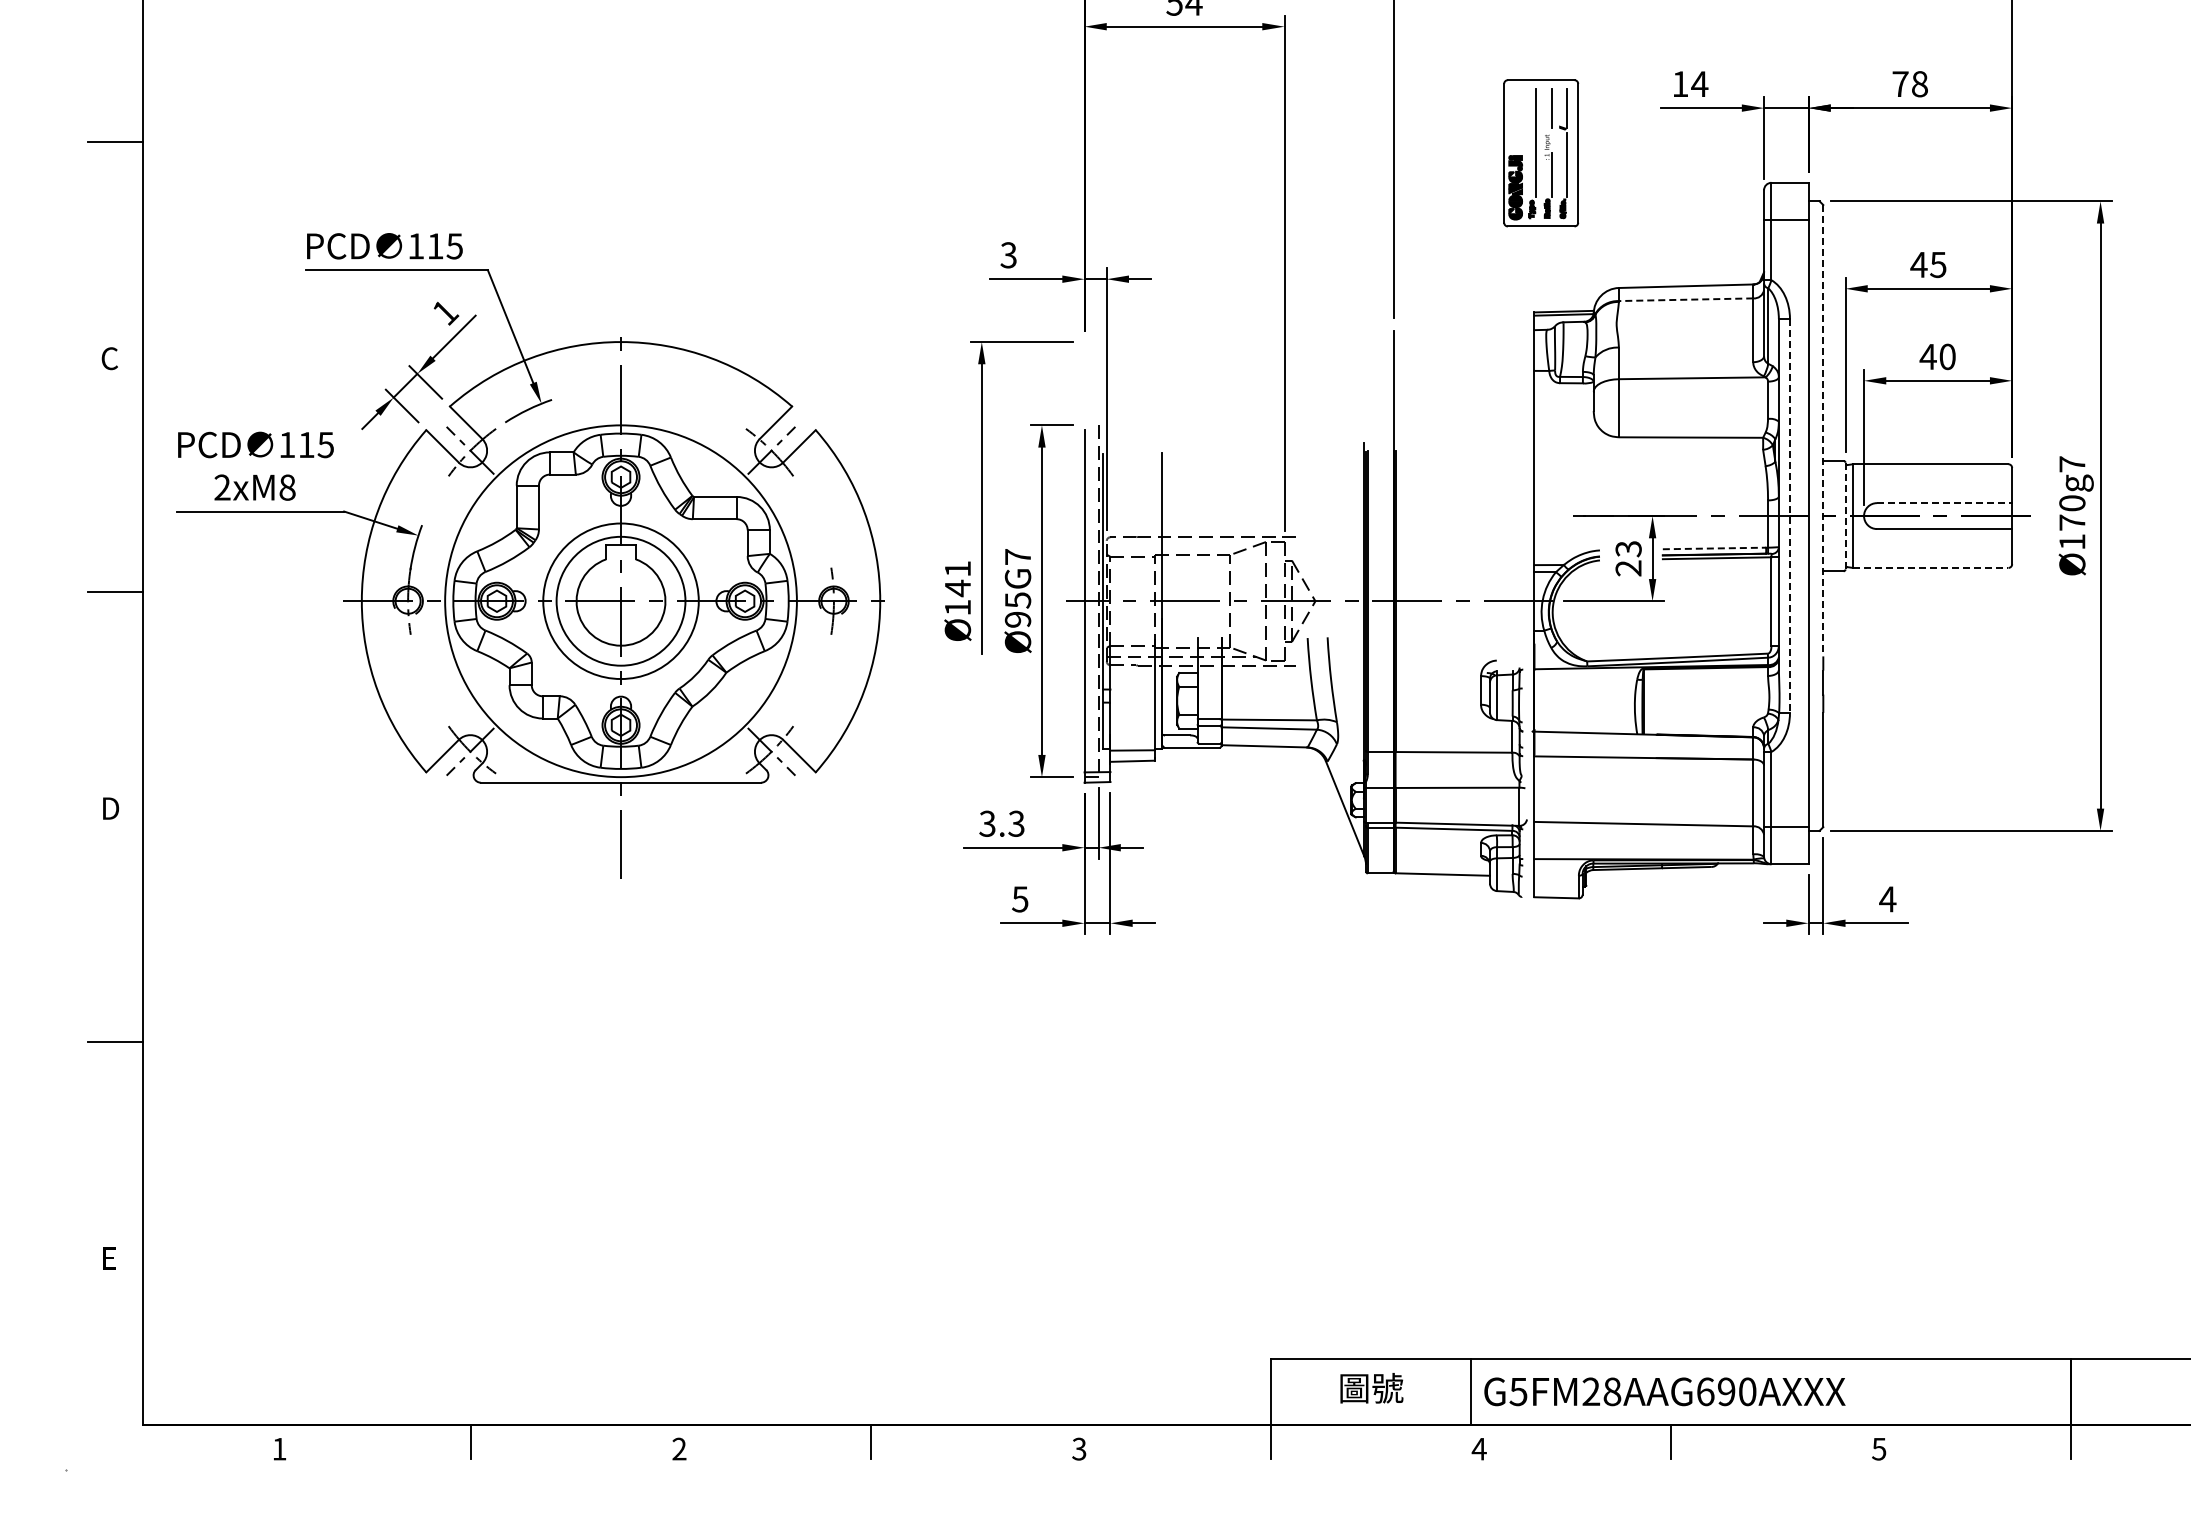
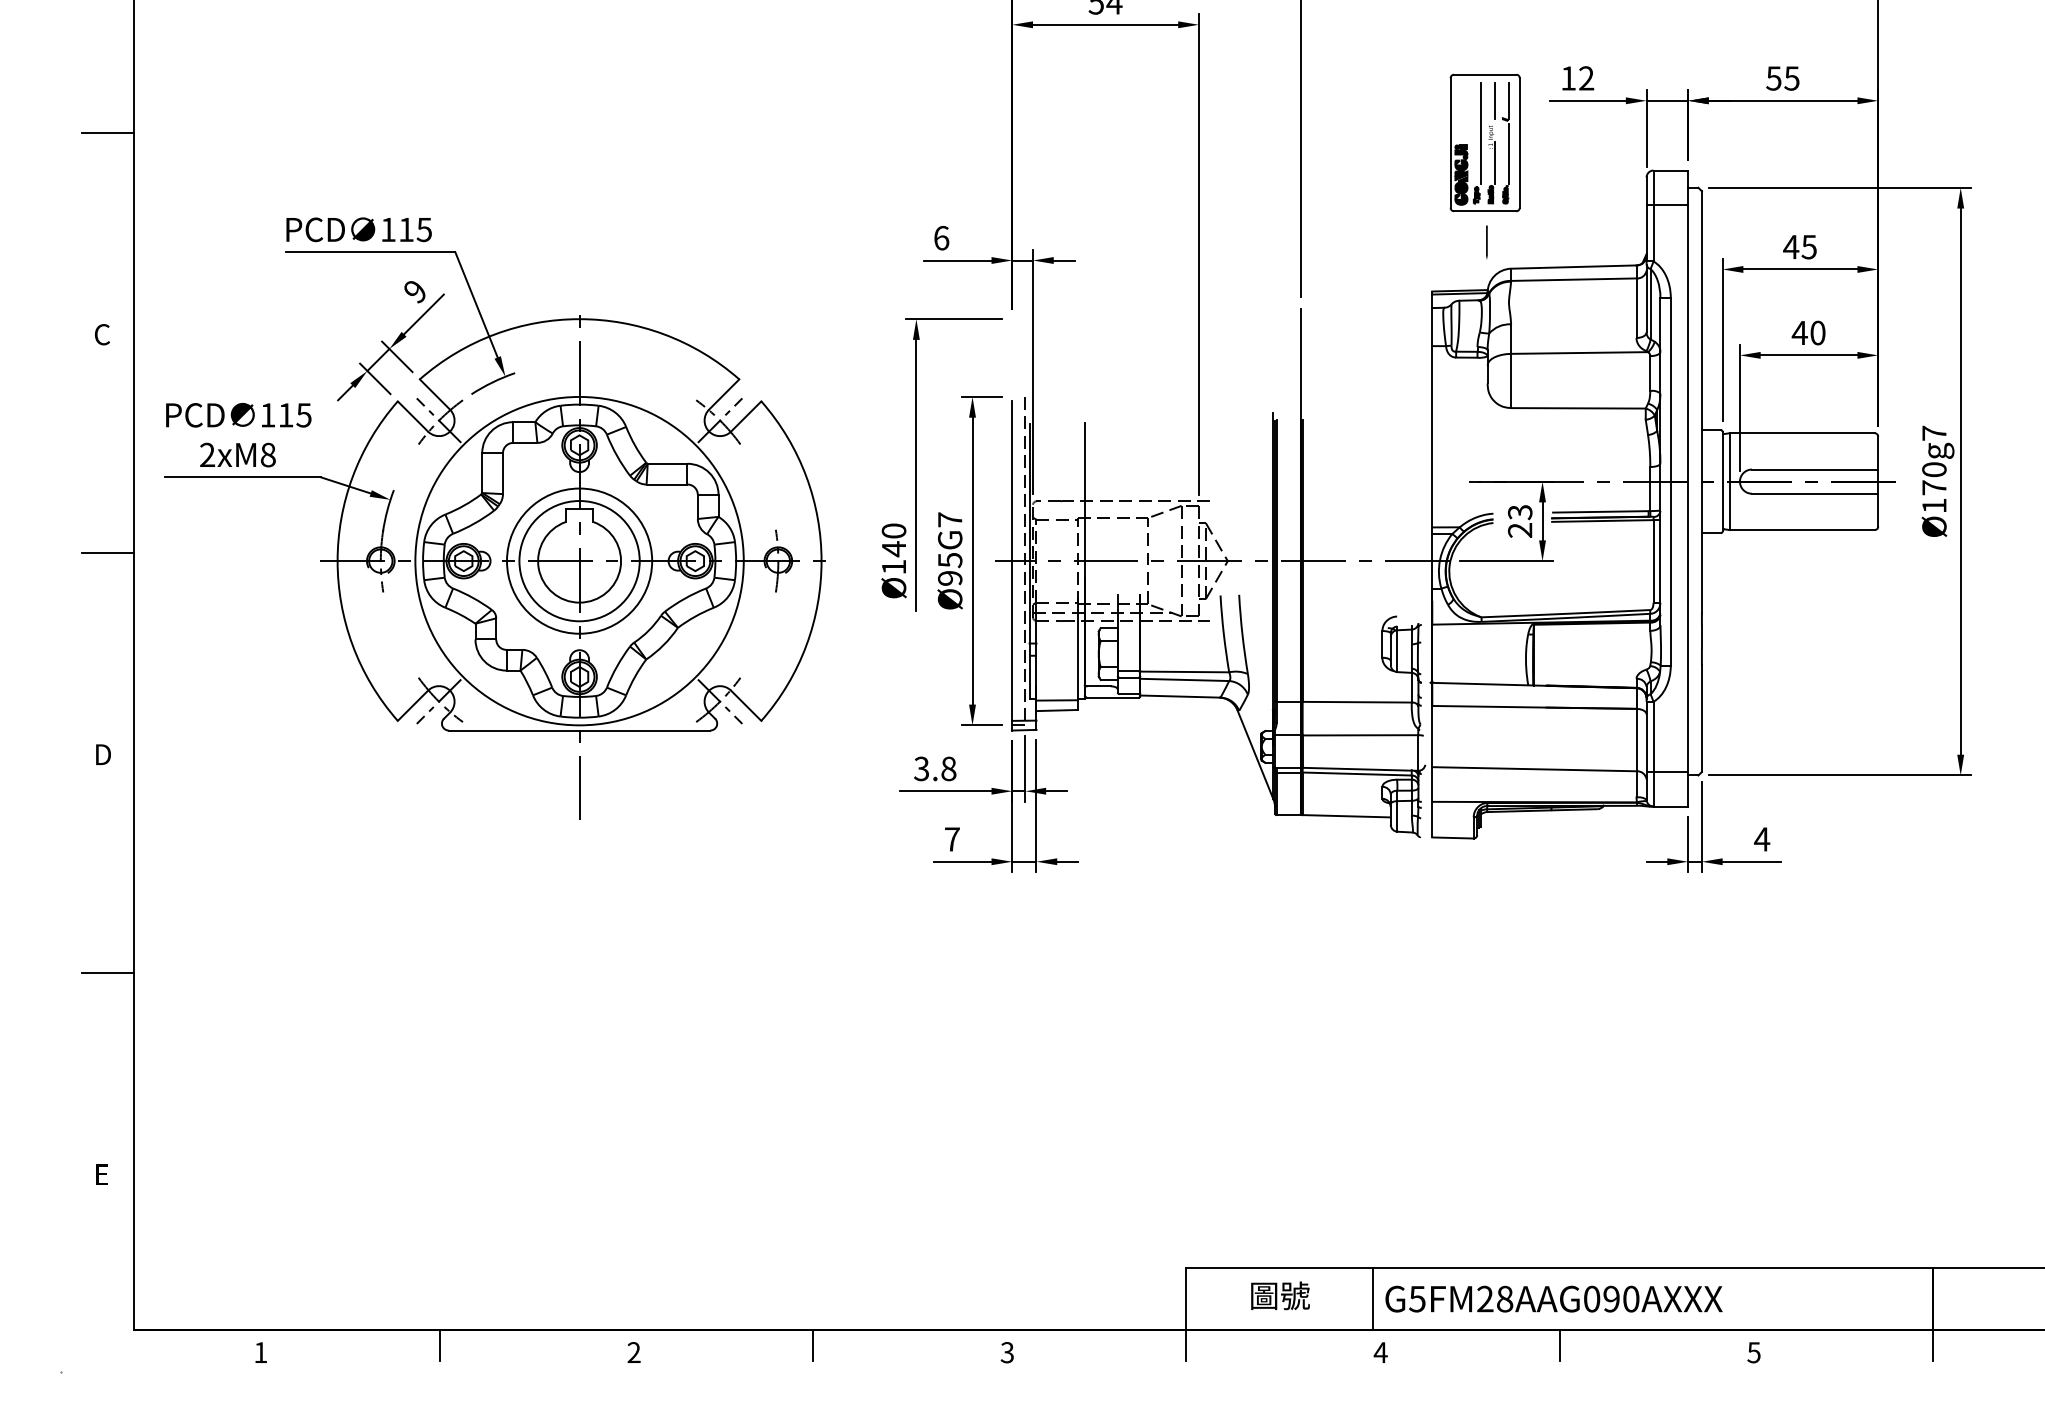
text: (1699, 83) -> (1586, 77), 14 -> 12
text: (1909, 84) -> (1782, 78), 78 -> 55
part: (1541, 153) -> (1485, 143), moved
text: (1008, 255) -> (941, 238), 3 -> 6
line: (1592, 259) -> (1486, 242), added
line: (1685, 299) -> (1573, 279), dashed -> solid
text: (446, 313) -> (416, 292), 1 -> 9
line: (1823, 430) -> (1702, 401), dashed -> solid
line: (1944, 503) -> (1815, 469), dashed -> solid
line: (1789, 516) -> (1670, 482), dashed -> solid
line: (1845, 516) -> (1722, 482), dashed -> solid
line: (1713, 548) -> (1599, 511), dashed -> solid
line: (1930, 567) -> (1801, 529), dashed -> solid
text: (957, 568) -> (893, 530), Ø141 -> Ø140
text: (1016, 823) -> (948, 768), 3.3 -> 3.8
text: (1020, 899) -> (952, 839), 5 -> 7
text: (1705, 1391) -> (1591, 1298), G5FM28AAG690AXXX -> G5FM28AAG090AXXX

